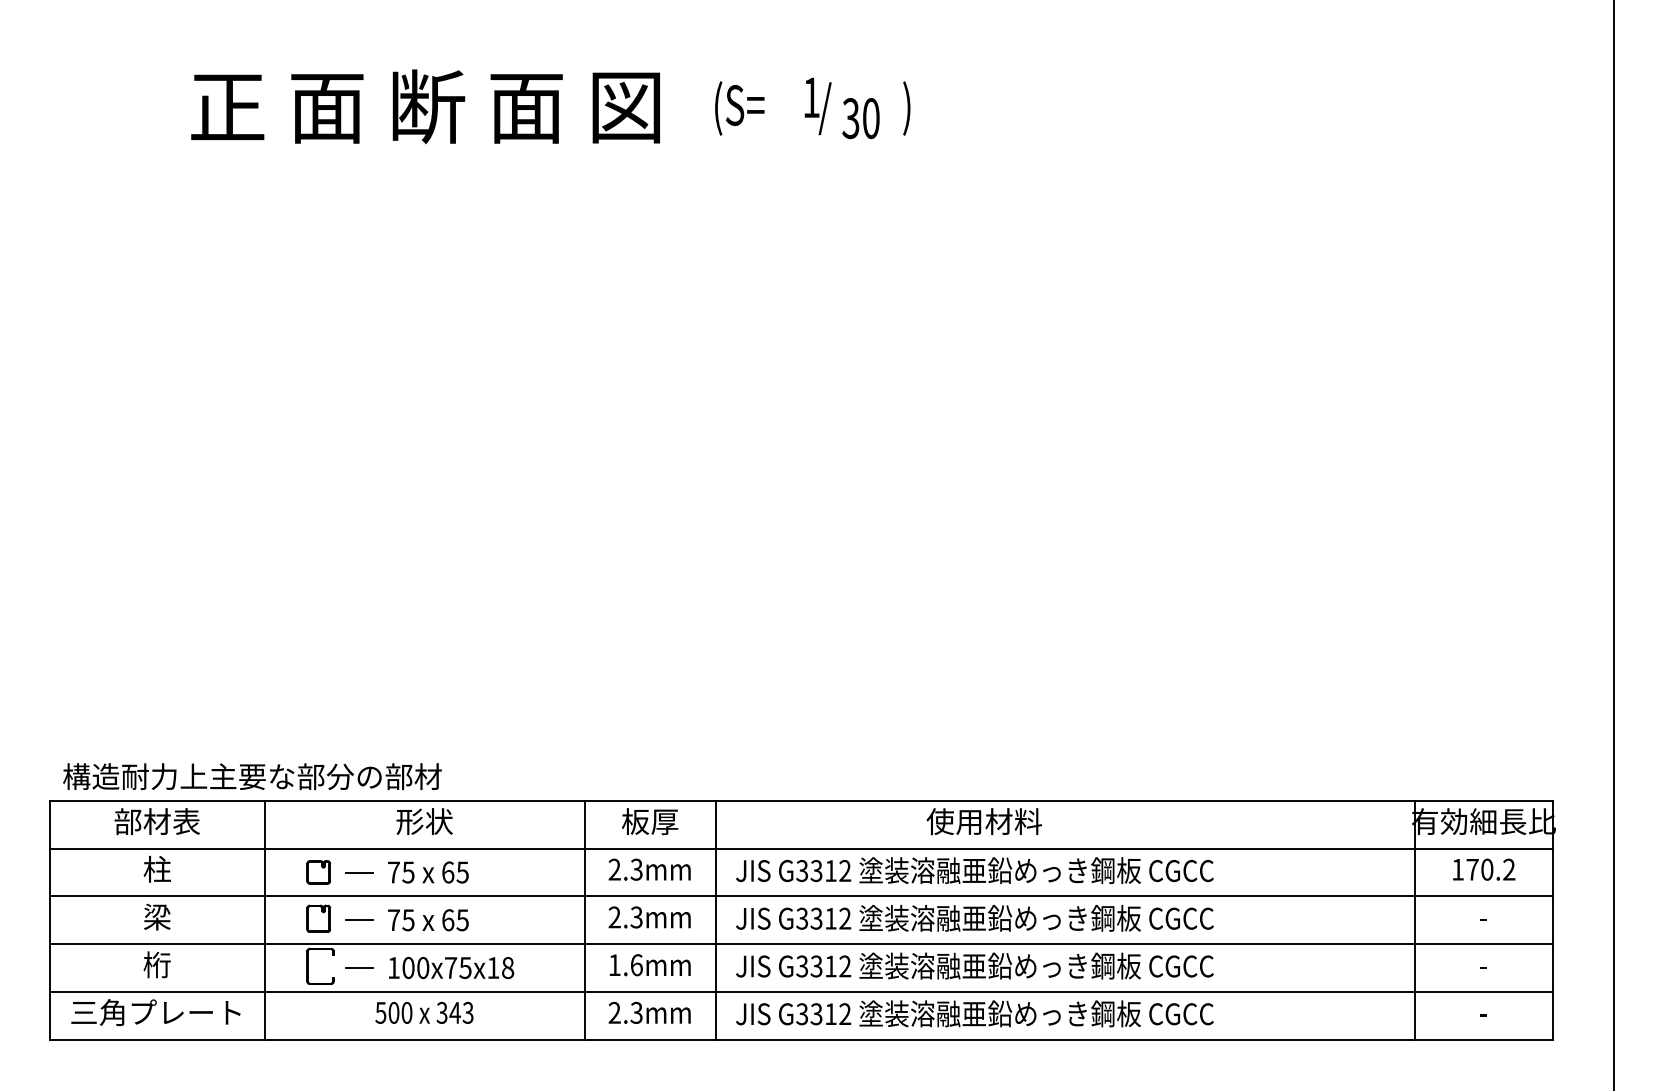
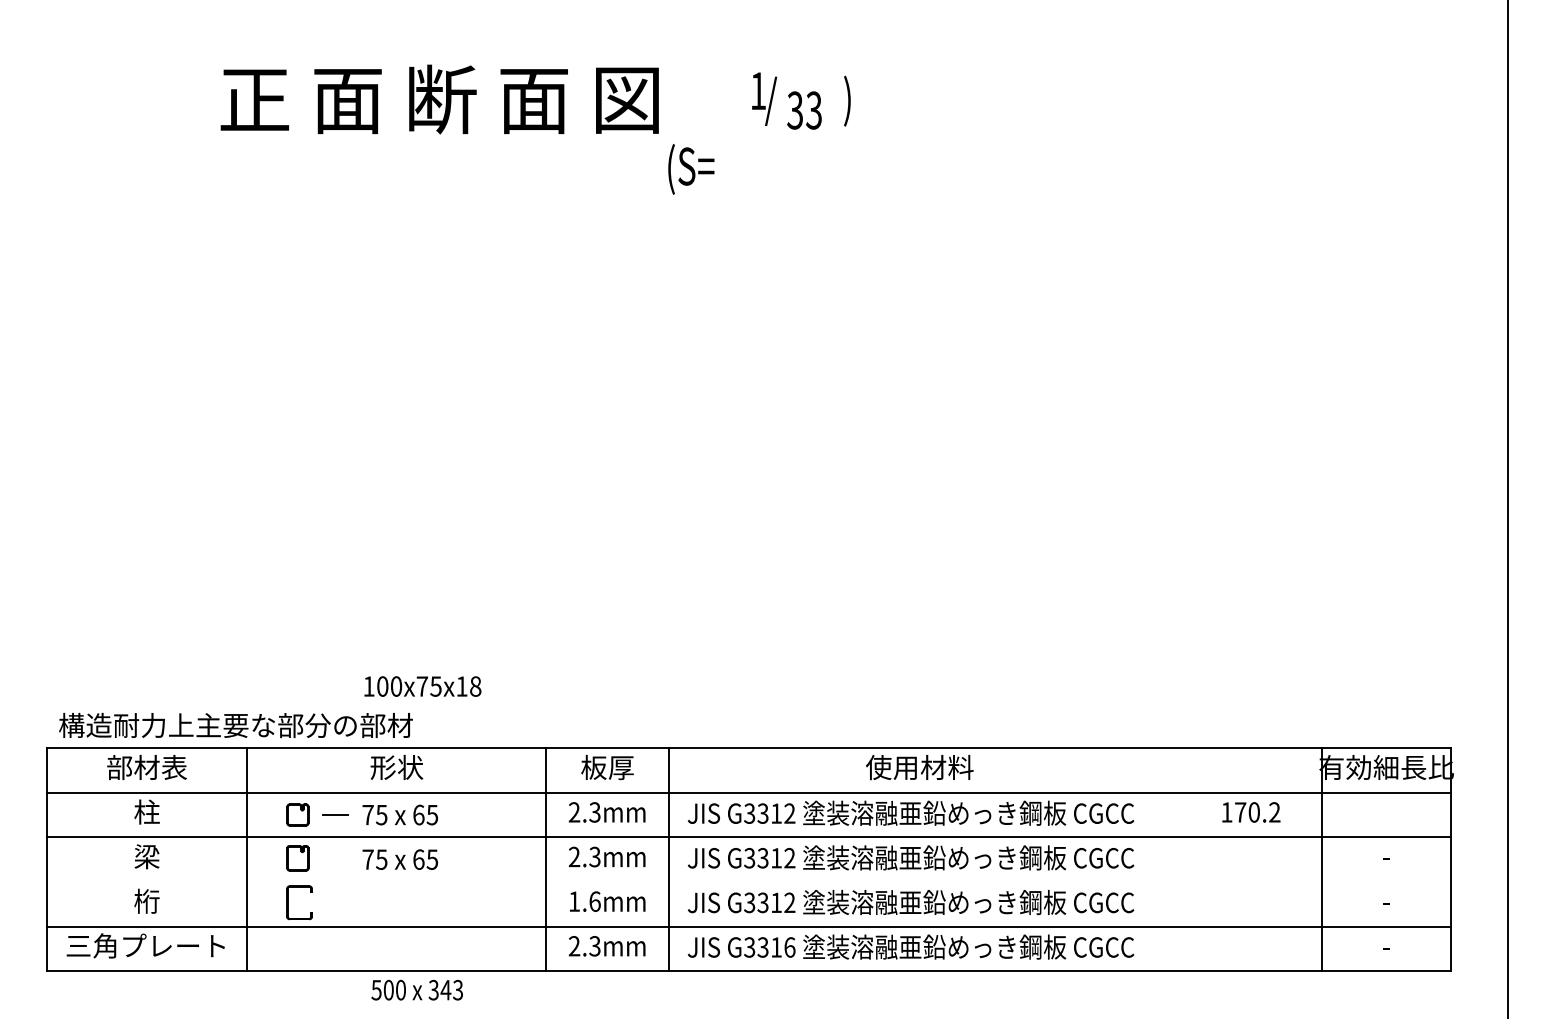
text: (425, 106) -> (439, 99), moved
text: (739, 108) -> (691, 169), moved
text: (870, 118) -> (813, 110), 30 -> 33
text: (1484, 869) -> (1251, 812), moved
line: (359, 919) -> (335, 858), removed
line: (800, 944) -> (748, 882), removed
text: (451, 967) -> (422, 686), moved
line: (359, 968) -> (335, 904), removed
text: (424, 1012) -> (417, 989), moved
text: (845, 1014) -> (790, 947), G3312 -> G3316

